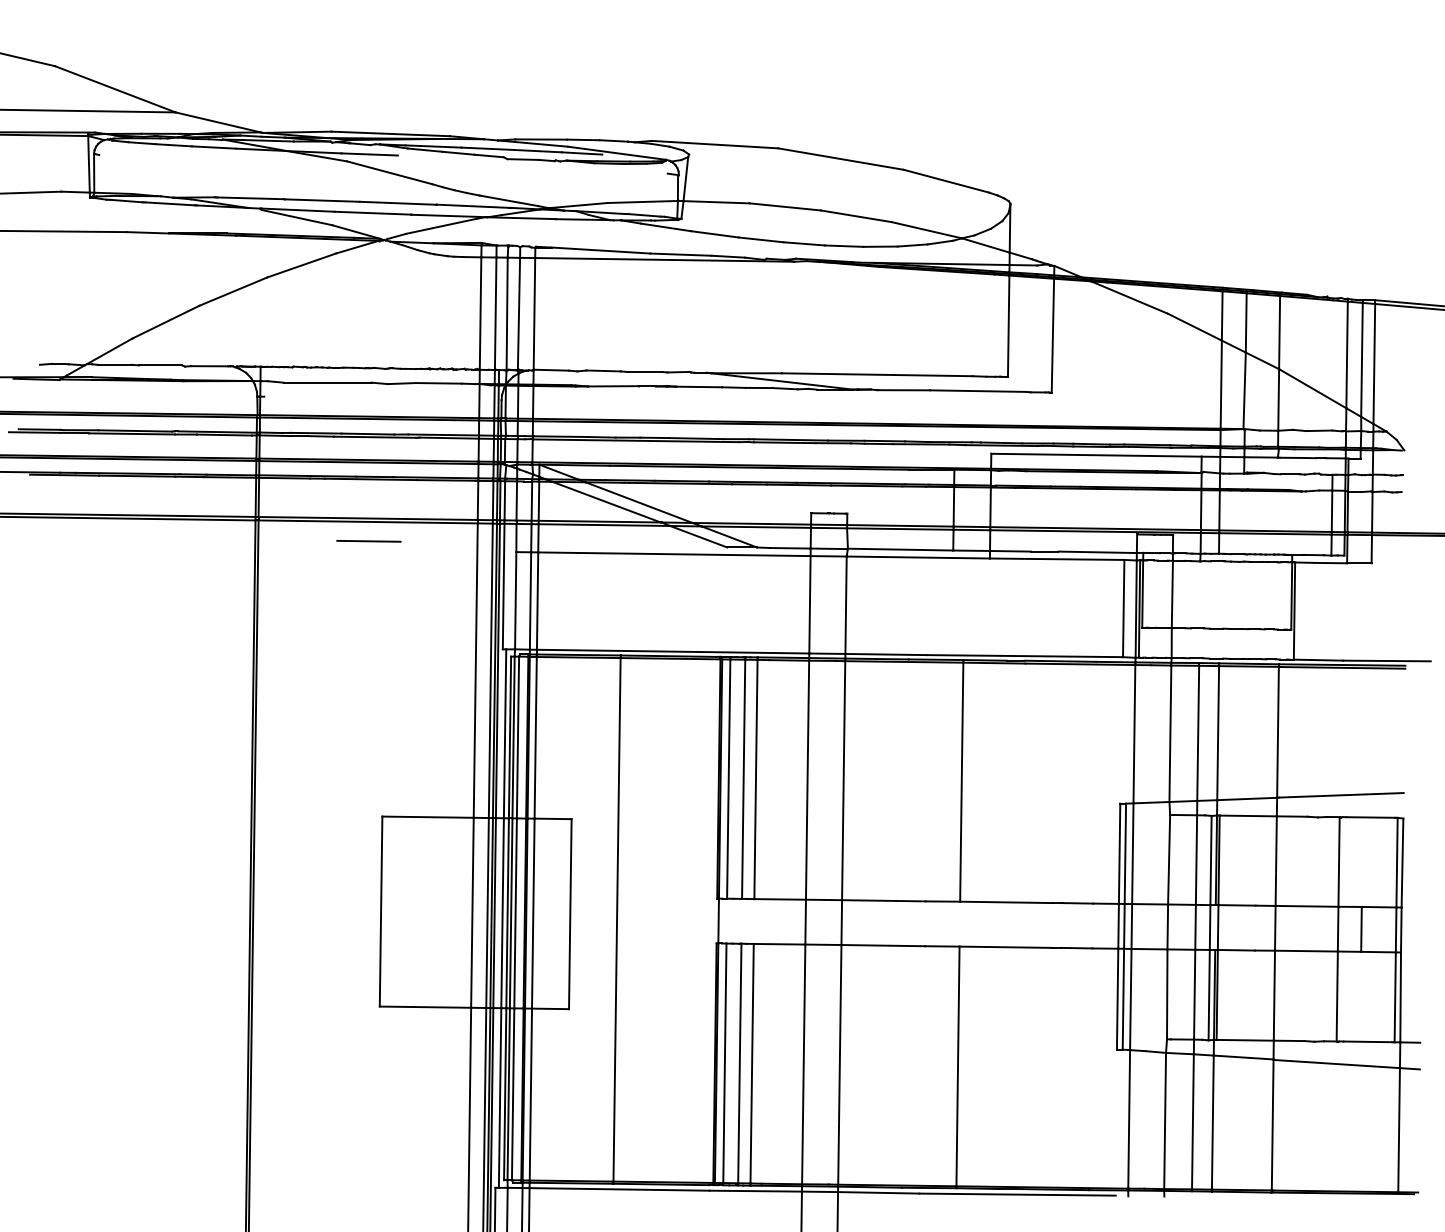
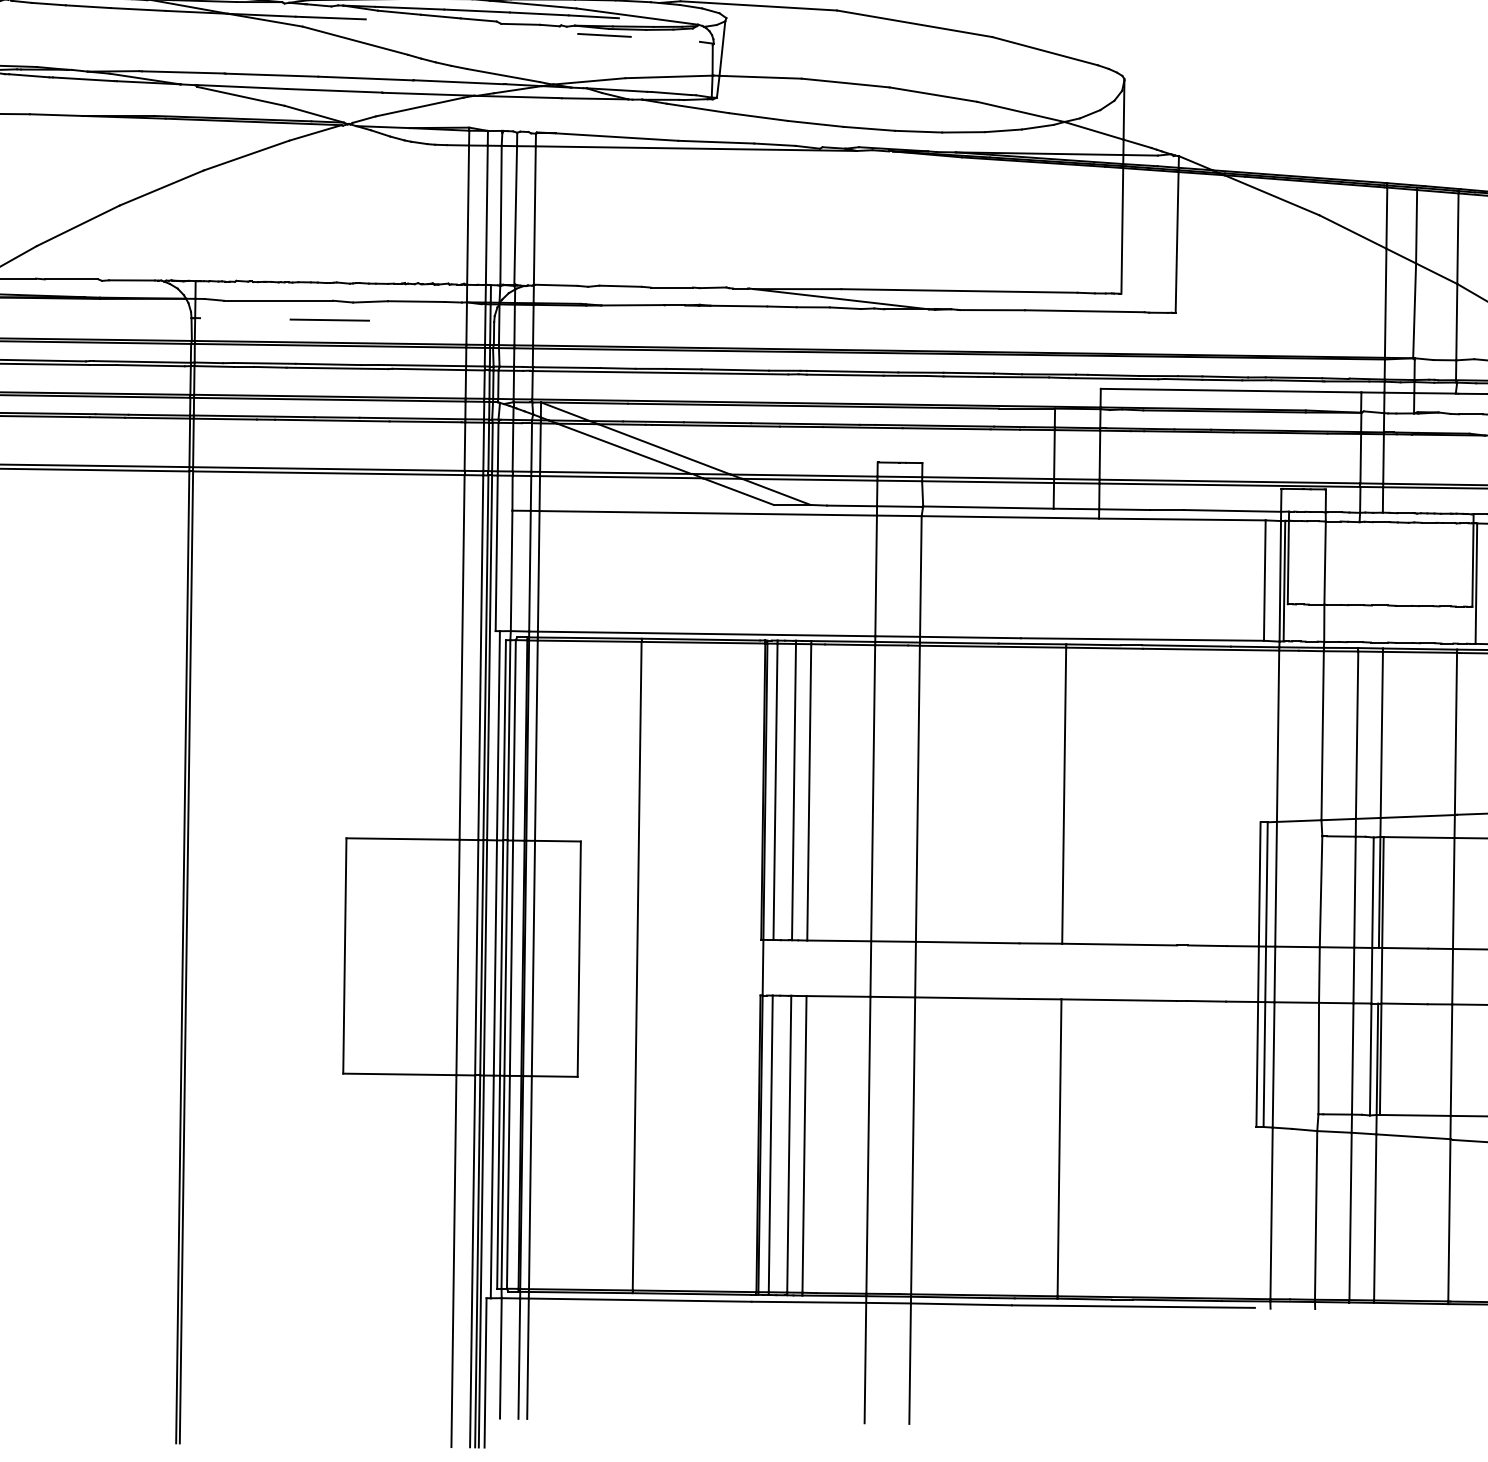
line: (590, 168) -> (604, 35), added
line: (368, 541) -> (329, 320), moved

